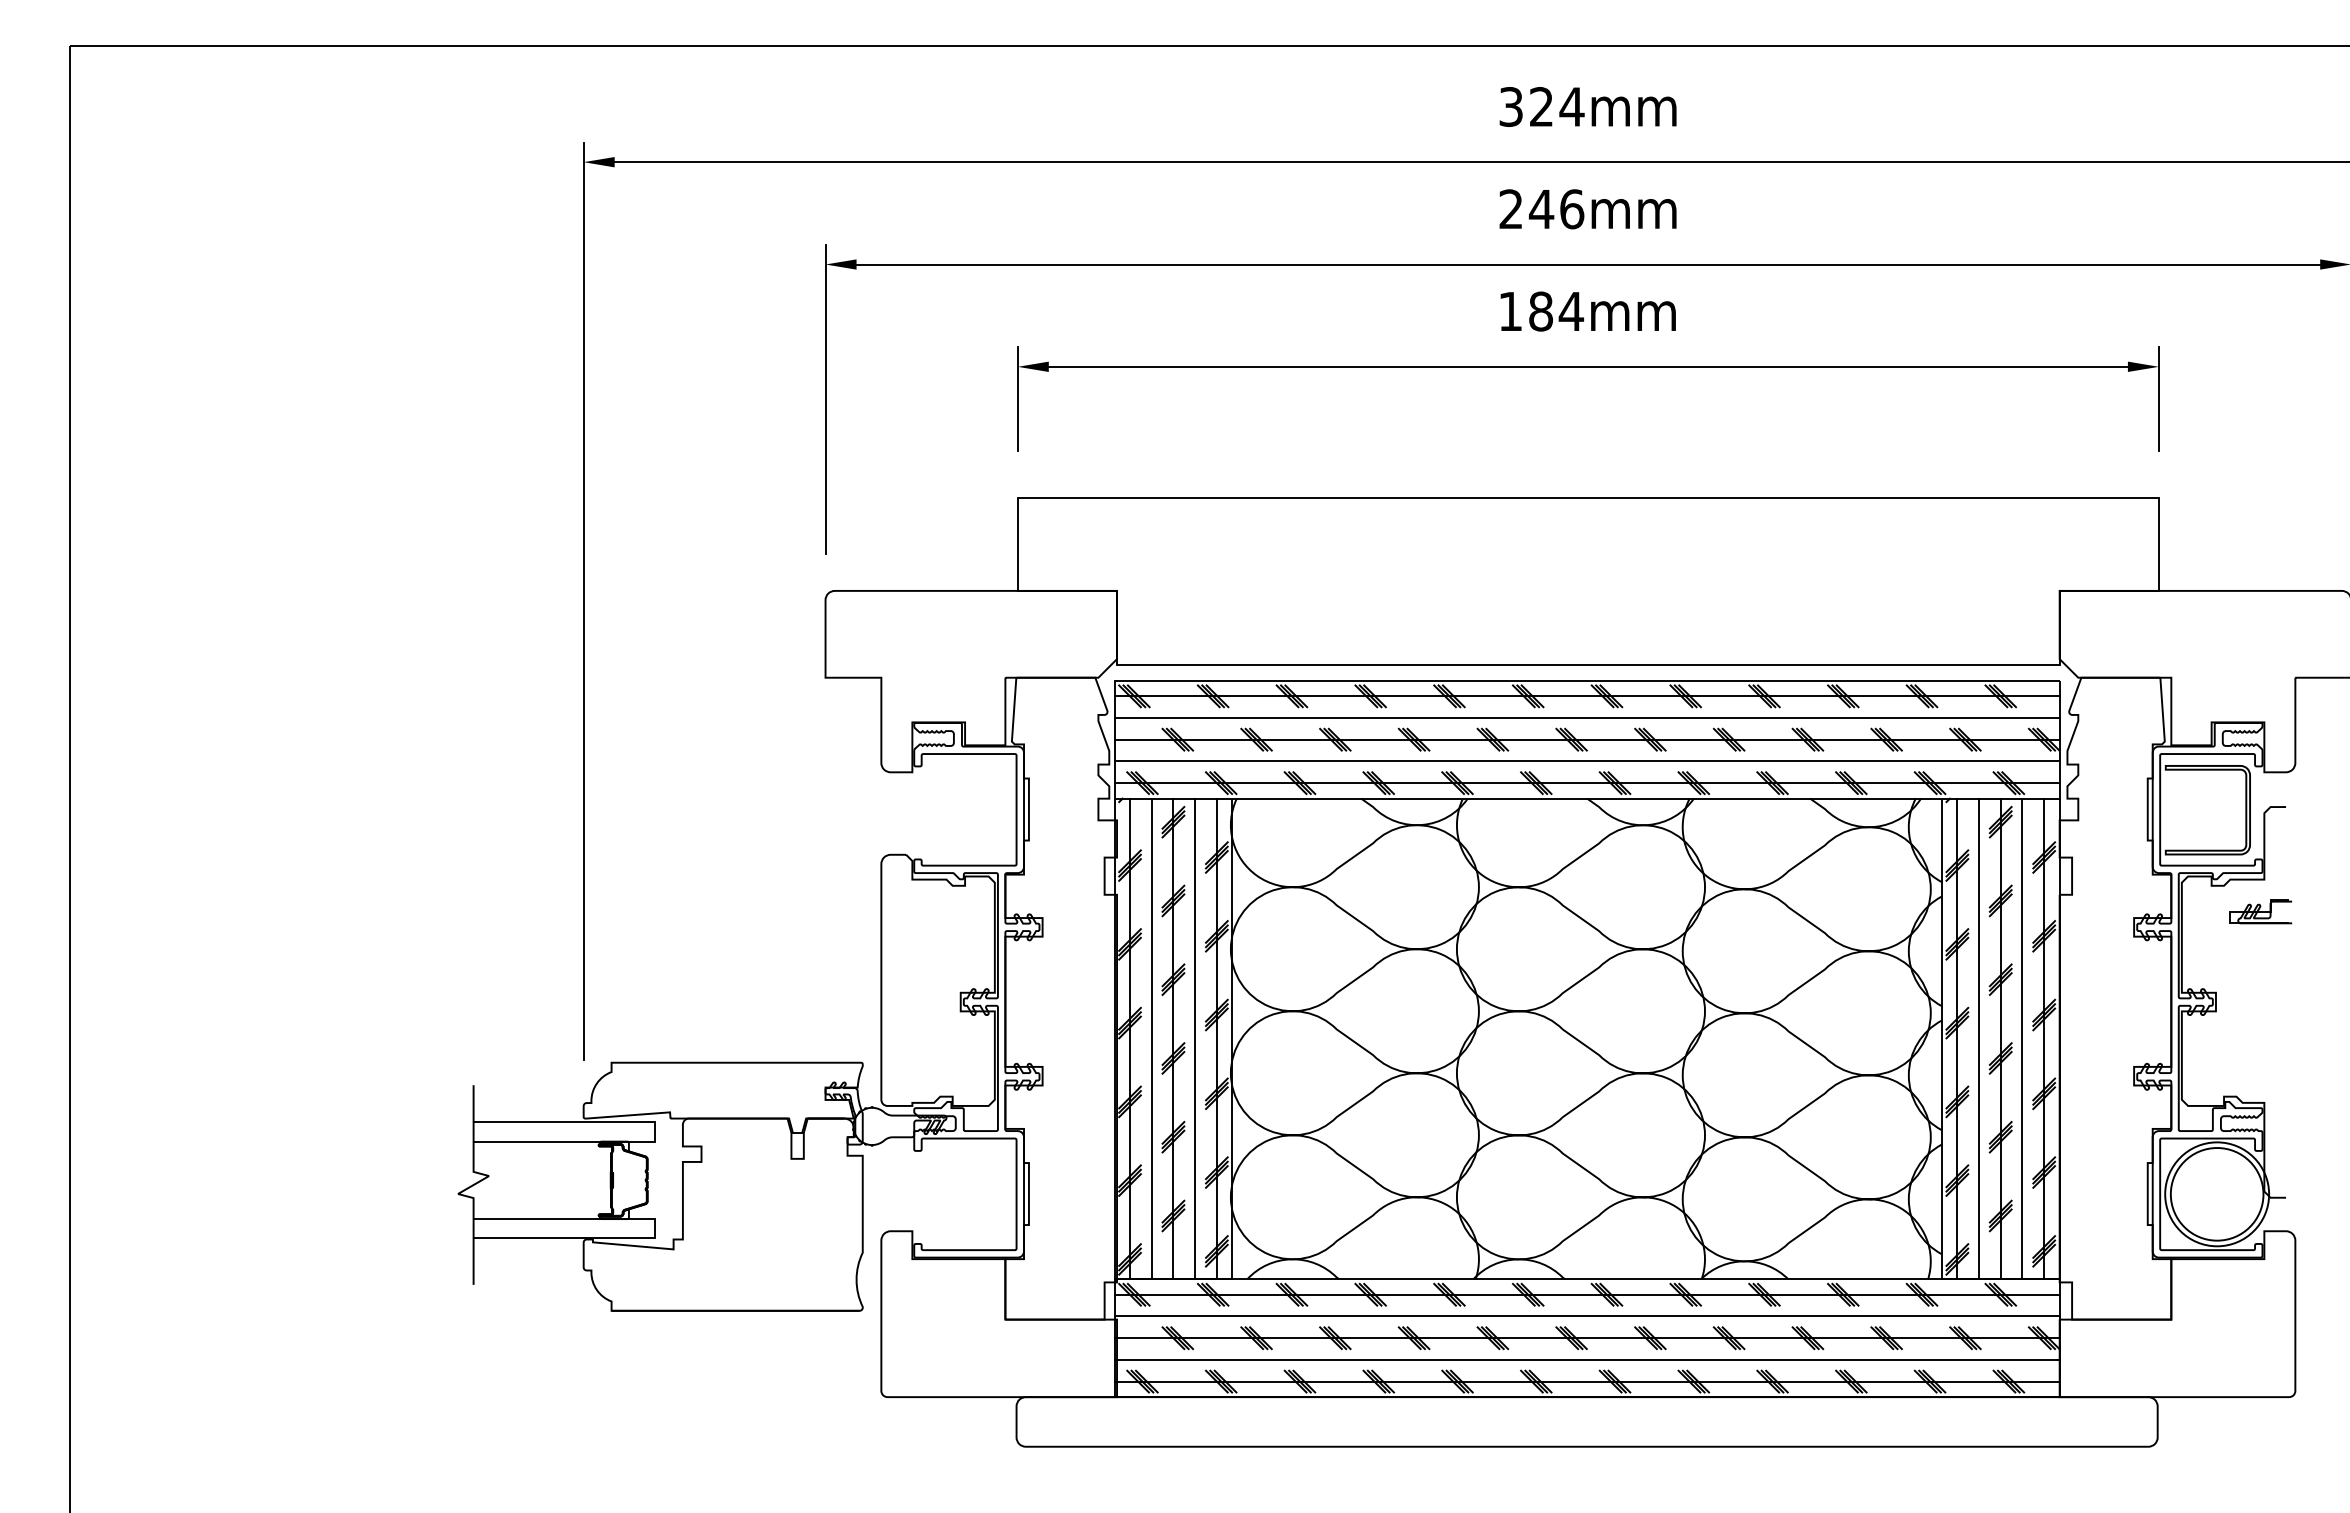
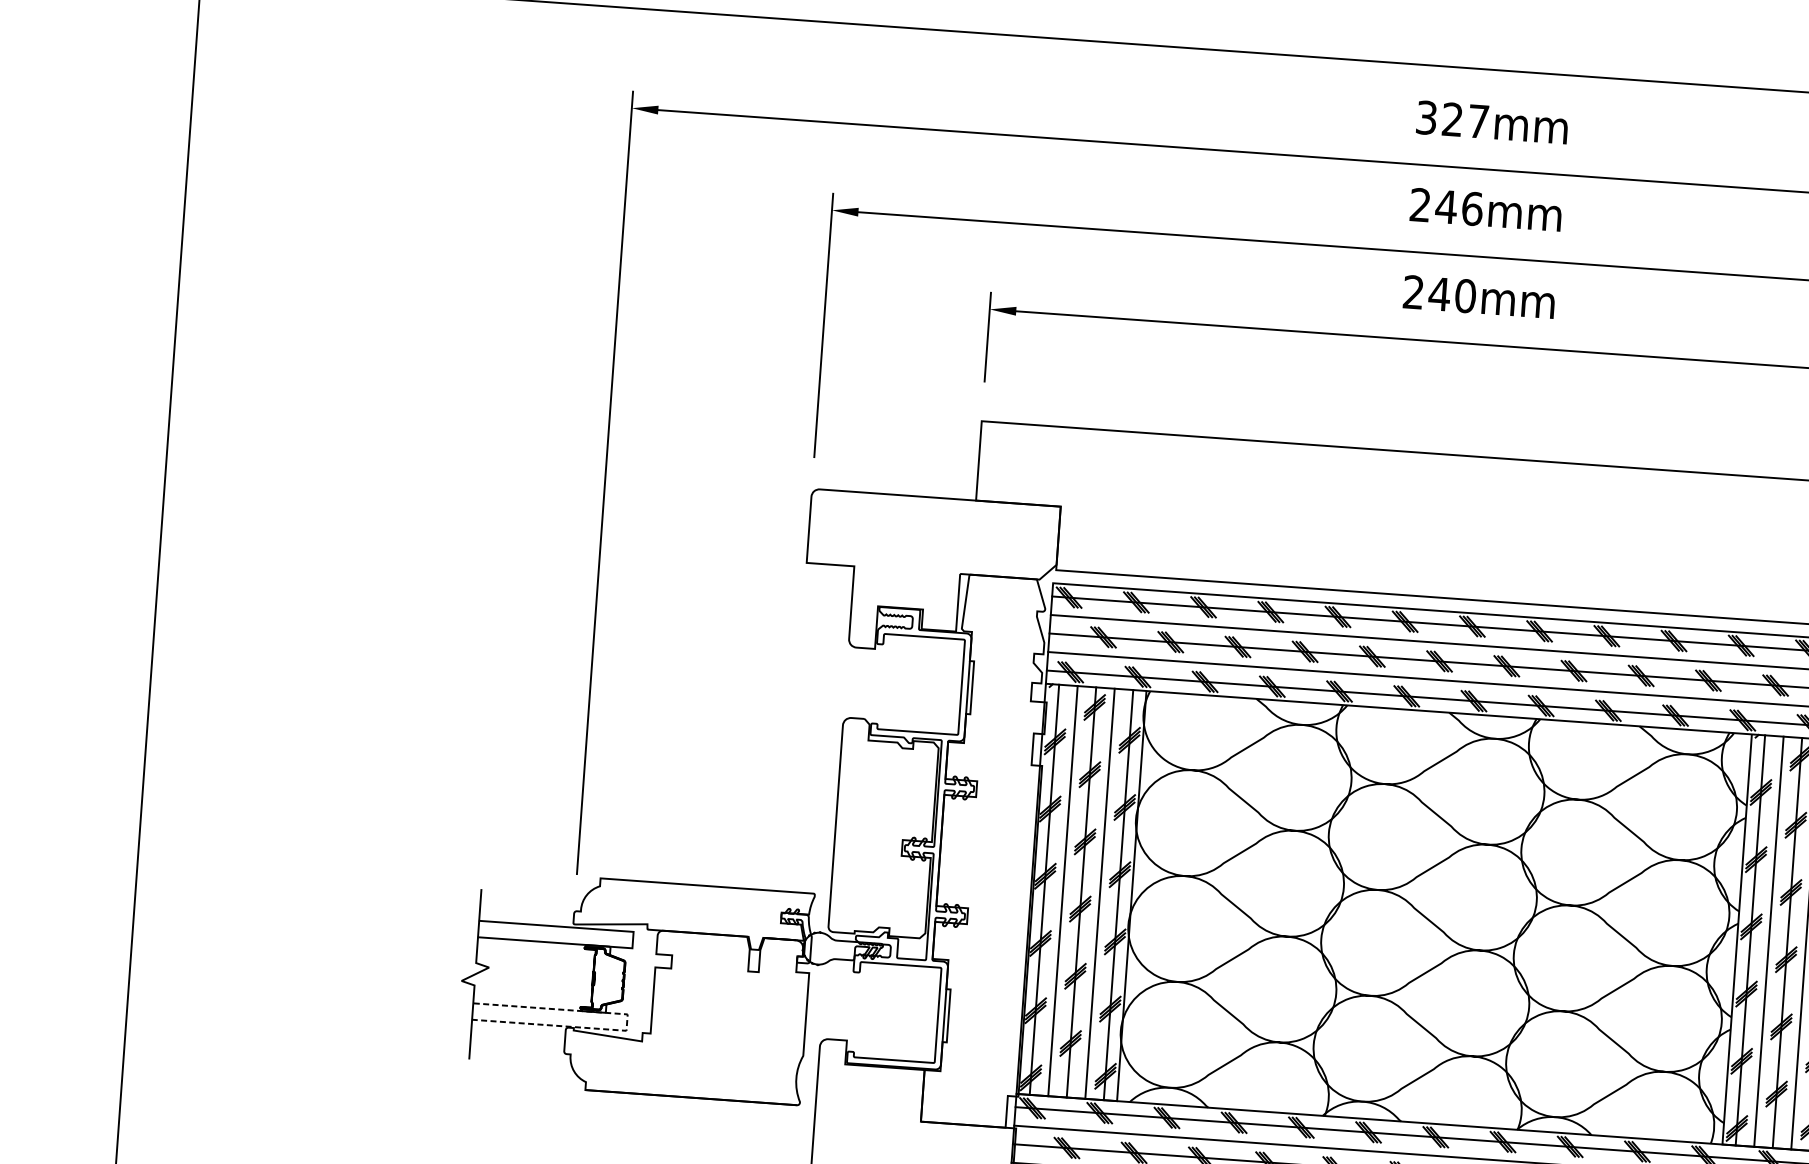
text: (1571, 106) -> (1478, 121), 324mm -> 327mm
text: (1541, 311) -> (1440, 294), 184mm -> 240mm
line: (654, 1228) -> (627, 1022), solid -> dashed

